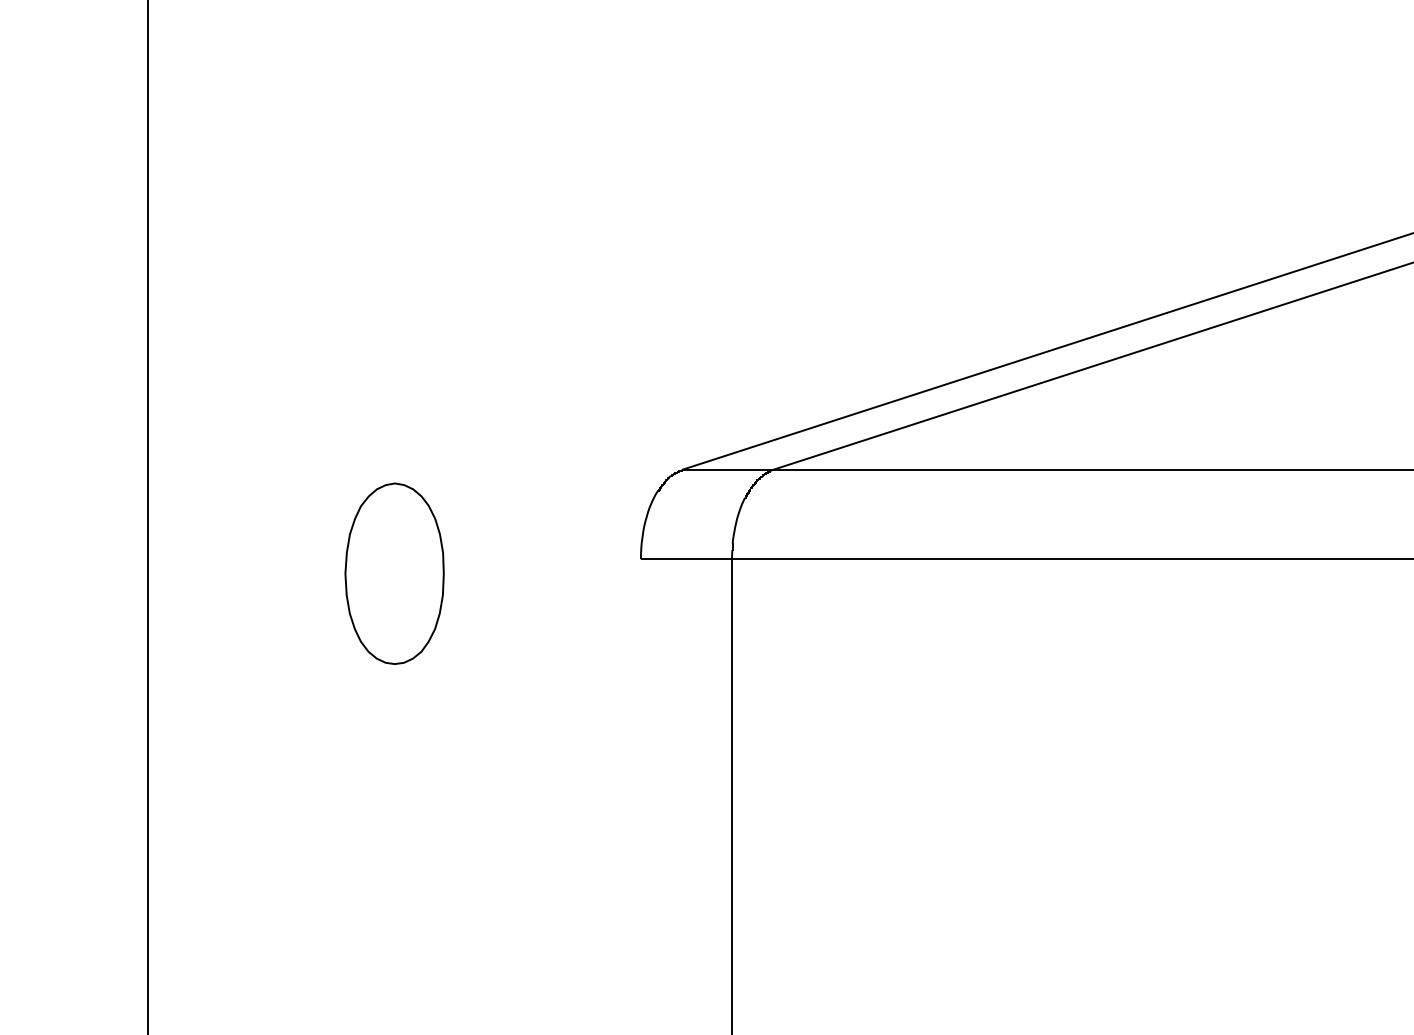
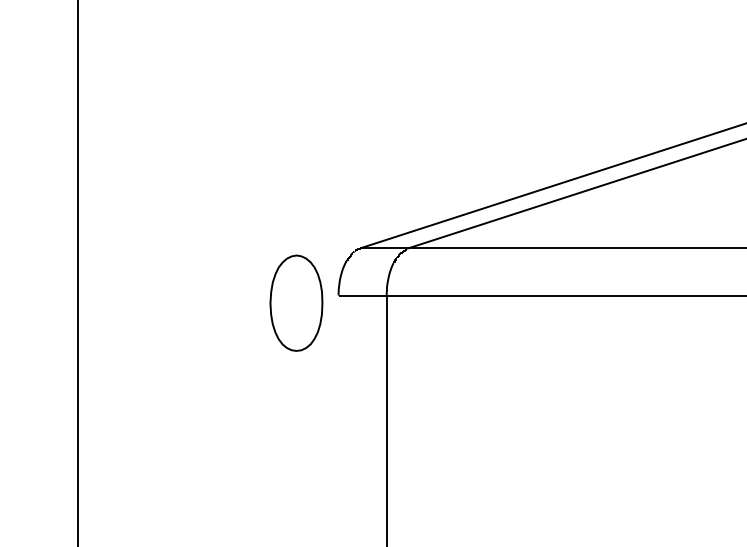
part: (394, 572) -> (296, 302), moved

